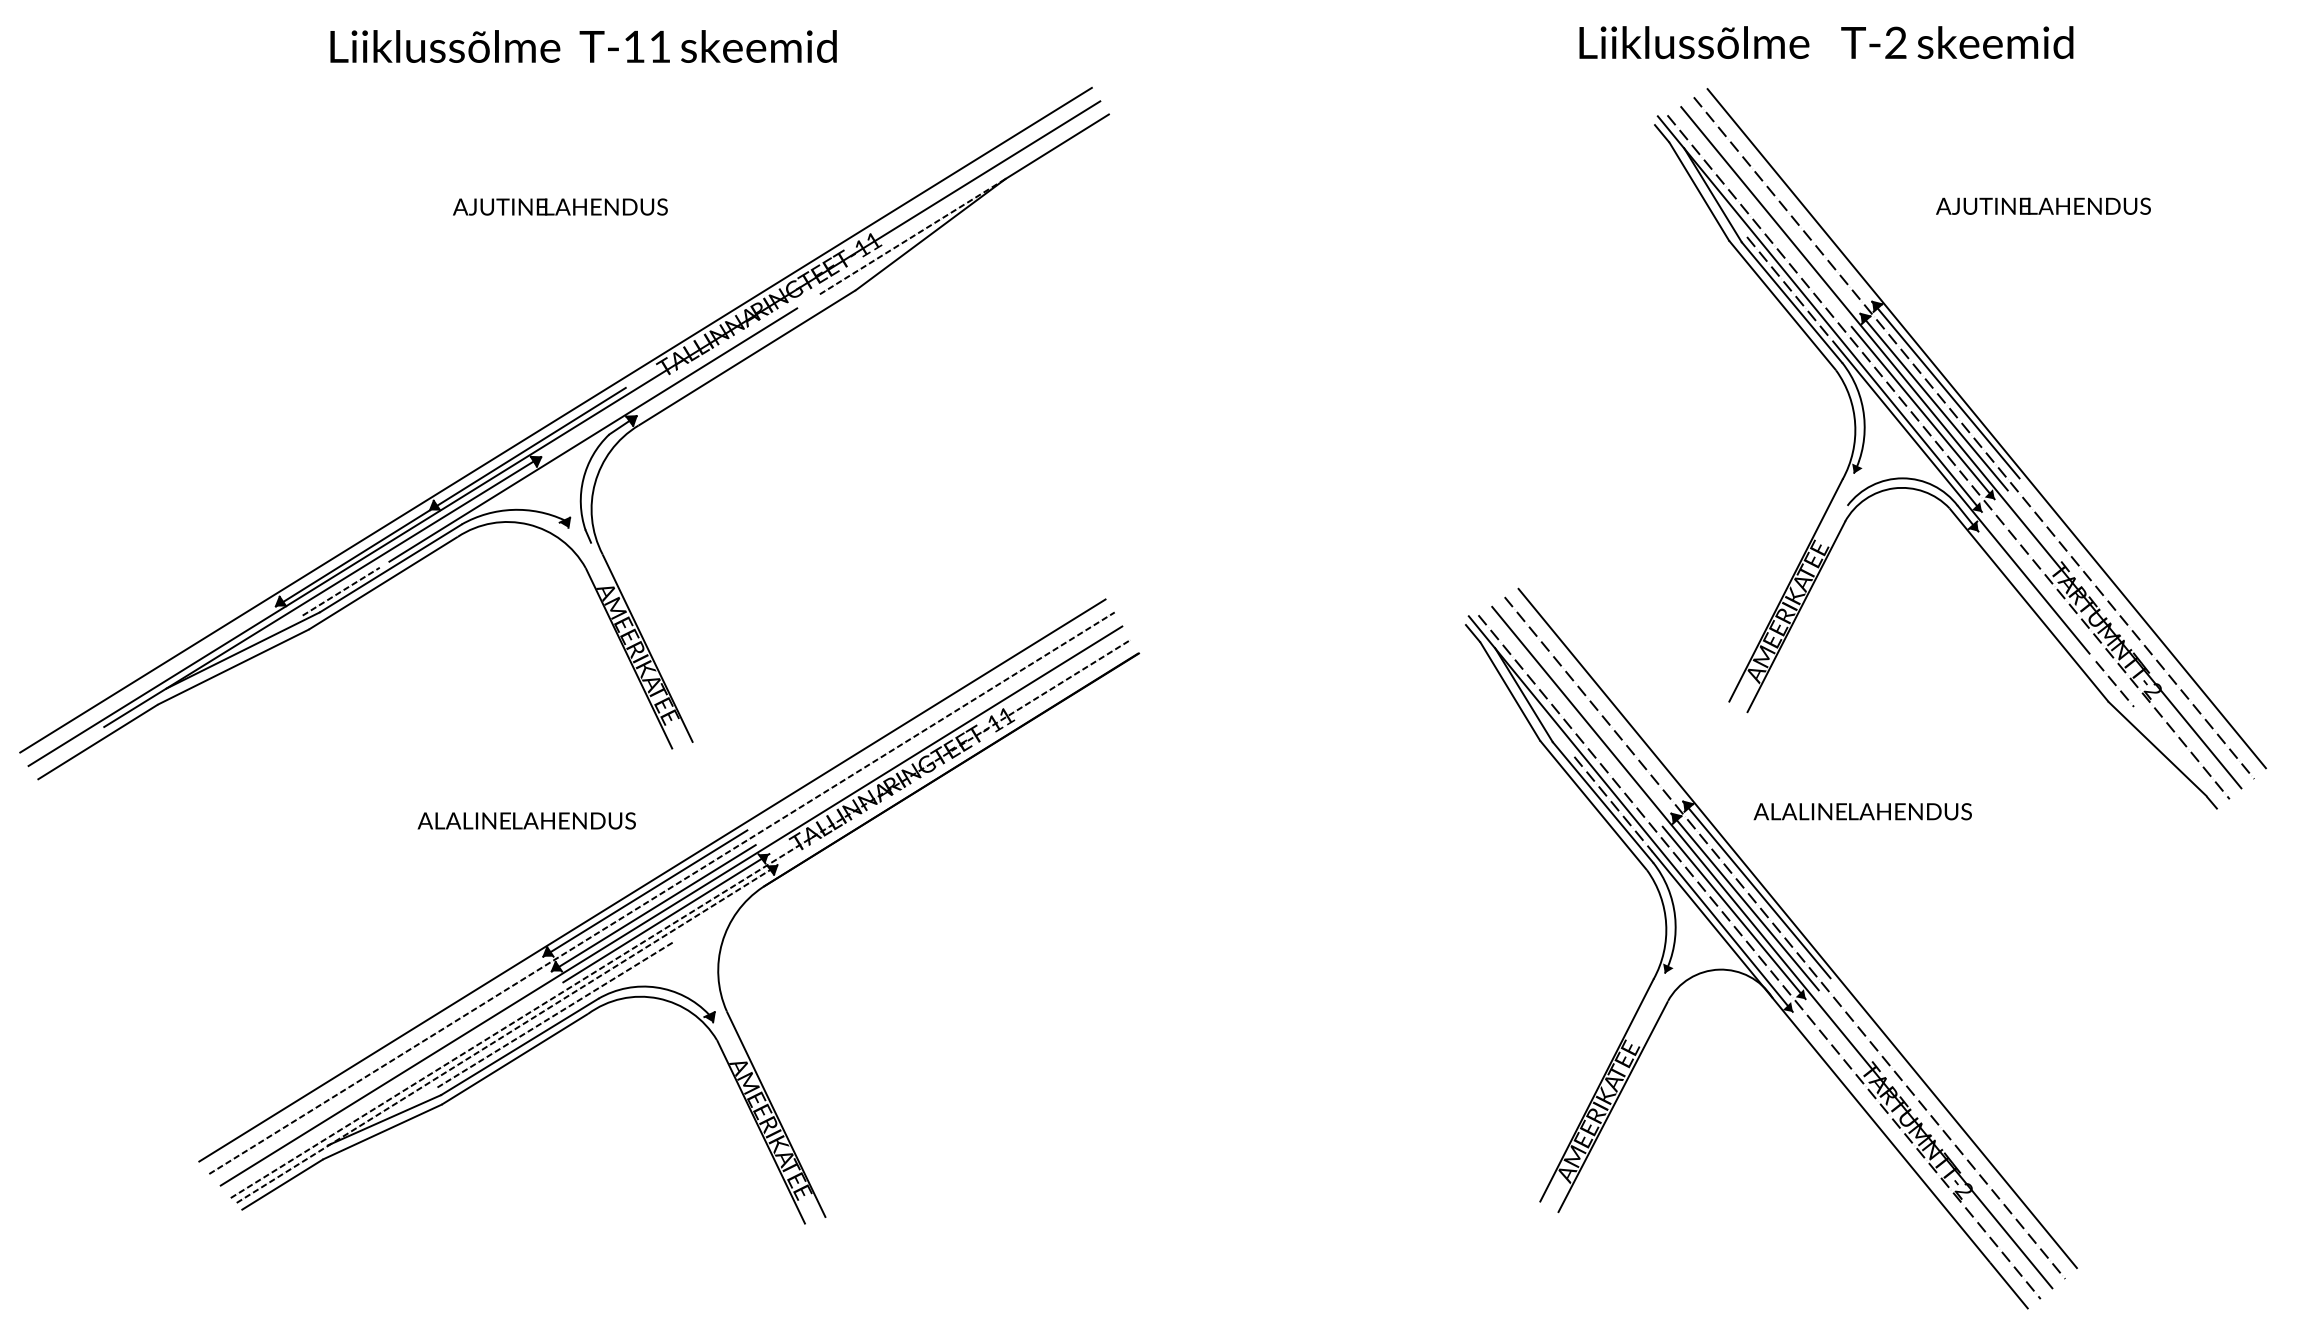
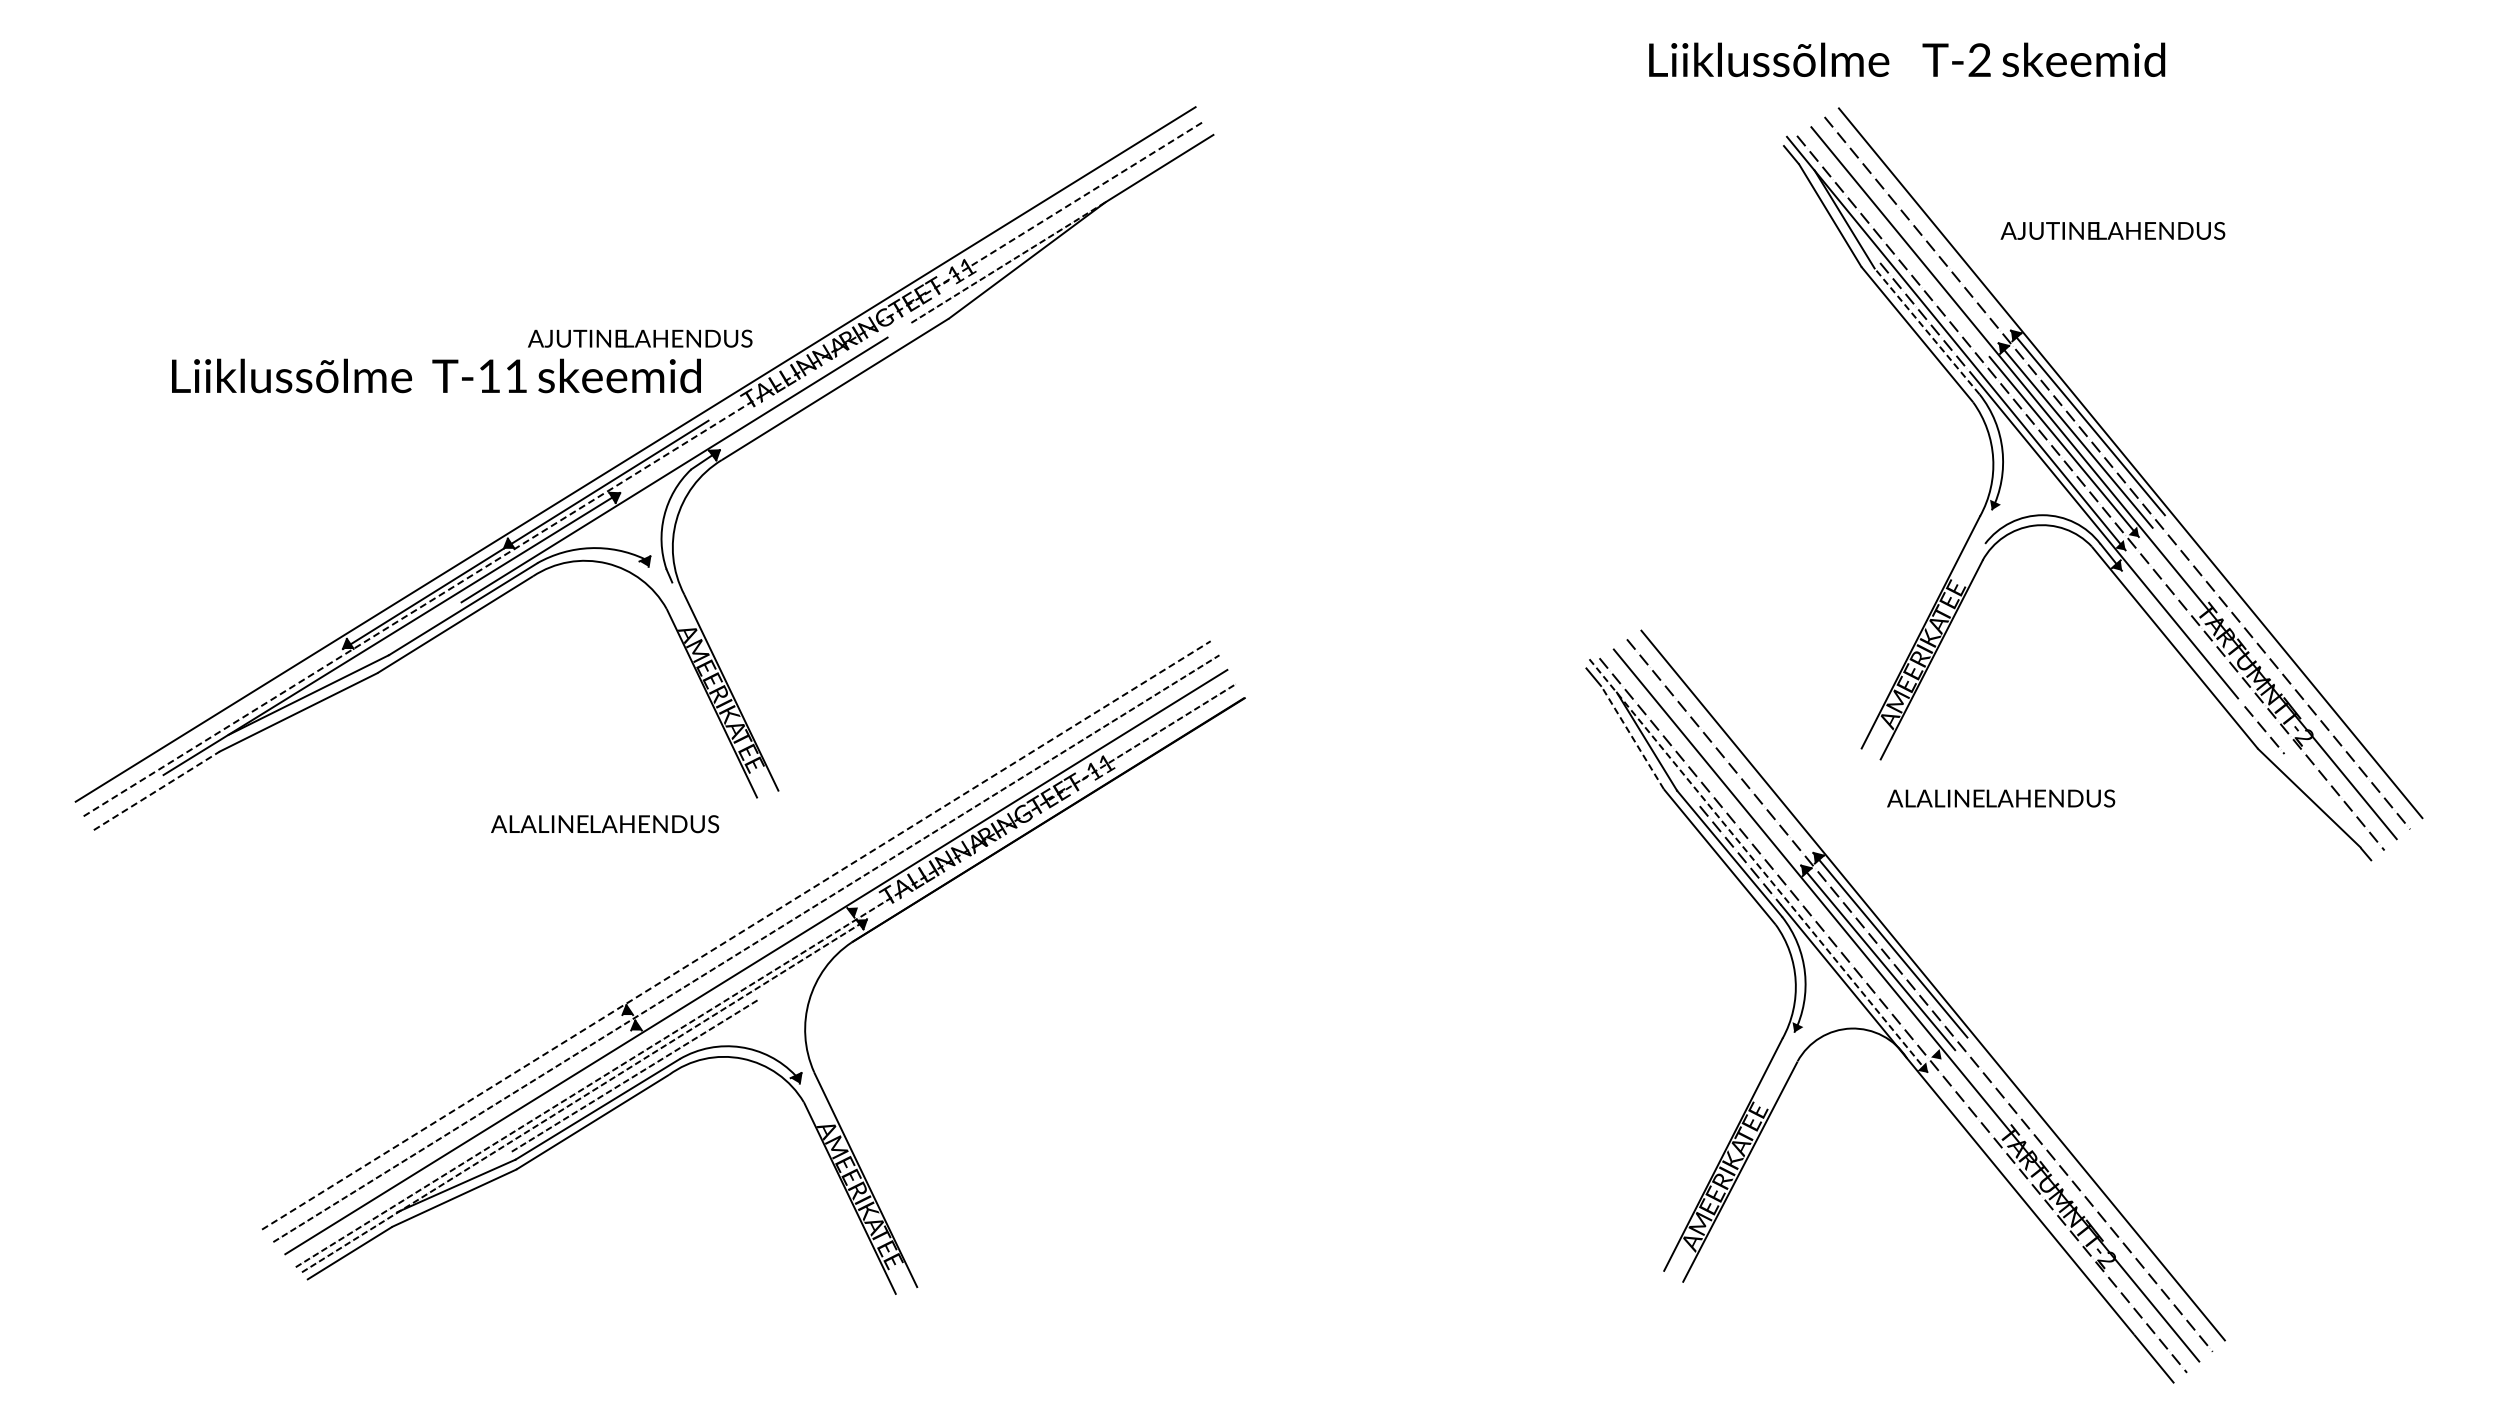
text: (1826, 42) -> (1907, 59), moved
text: (583, 46) -> (436, 375), moved
text: (2043, 205) -> (2112, 230), moved
text: (560, 206) -> (640, 338), moved
line: (1792, 302) -> (1927, 331), solid -> dashed
line: (564, 433) -> (644, 468), solid -> dashed
line: (340, 591) -> (410, 633), removed
line: (1510, 691) -> (1632, 737), solid -> dashed
line: (98, 741) -> (157, 790), solid -> dashed
text: (1863, 811) -> (2001, 798), moved
line: (1631, 814) -> (1759, 866), solid -> dashed
text: (527, 821) -> (605, 824), moved
line: (652, 880) -> (736, 935), solid -> dashed
line: (644, 893) -> (728, 948), removed
line: (653, 908) -> (737, 964), removed
line: (1733, 913) -> (1866, 969), removed
line: (665, 917) -> (750, 974), removed

